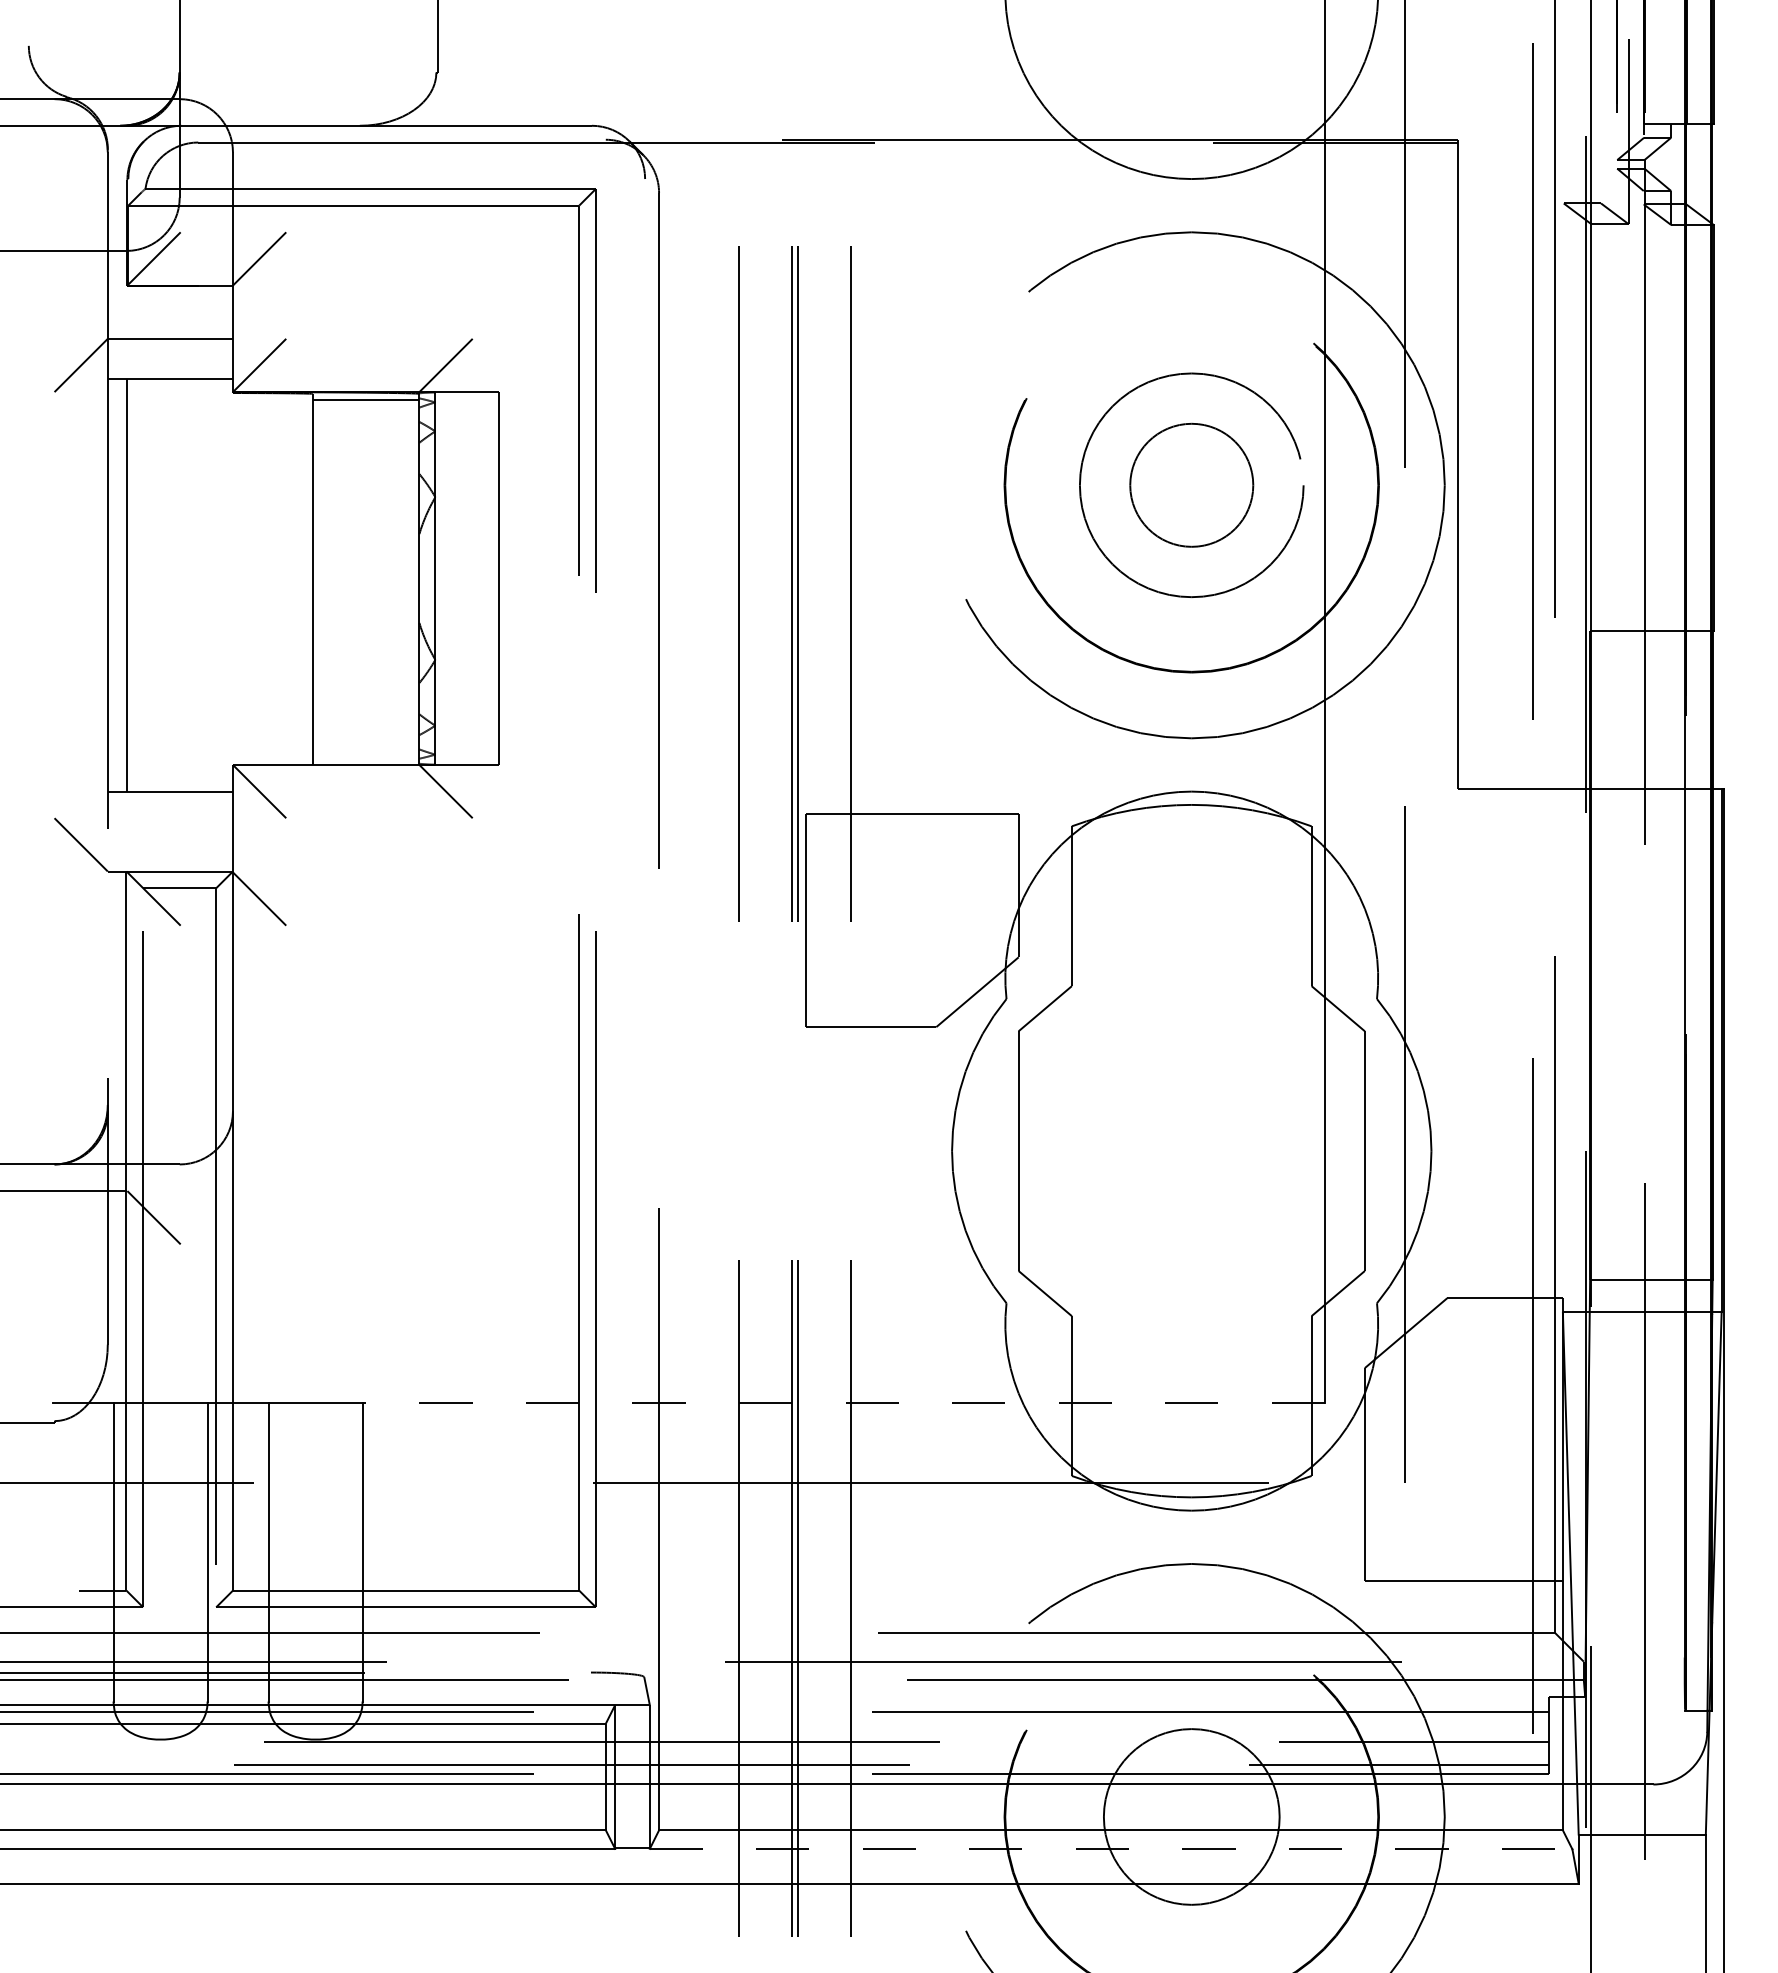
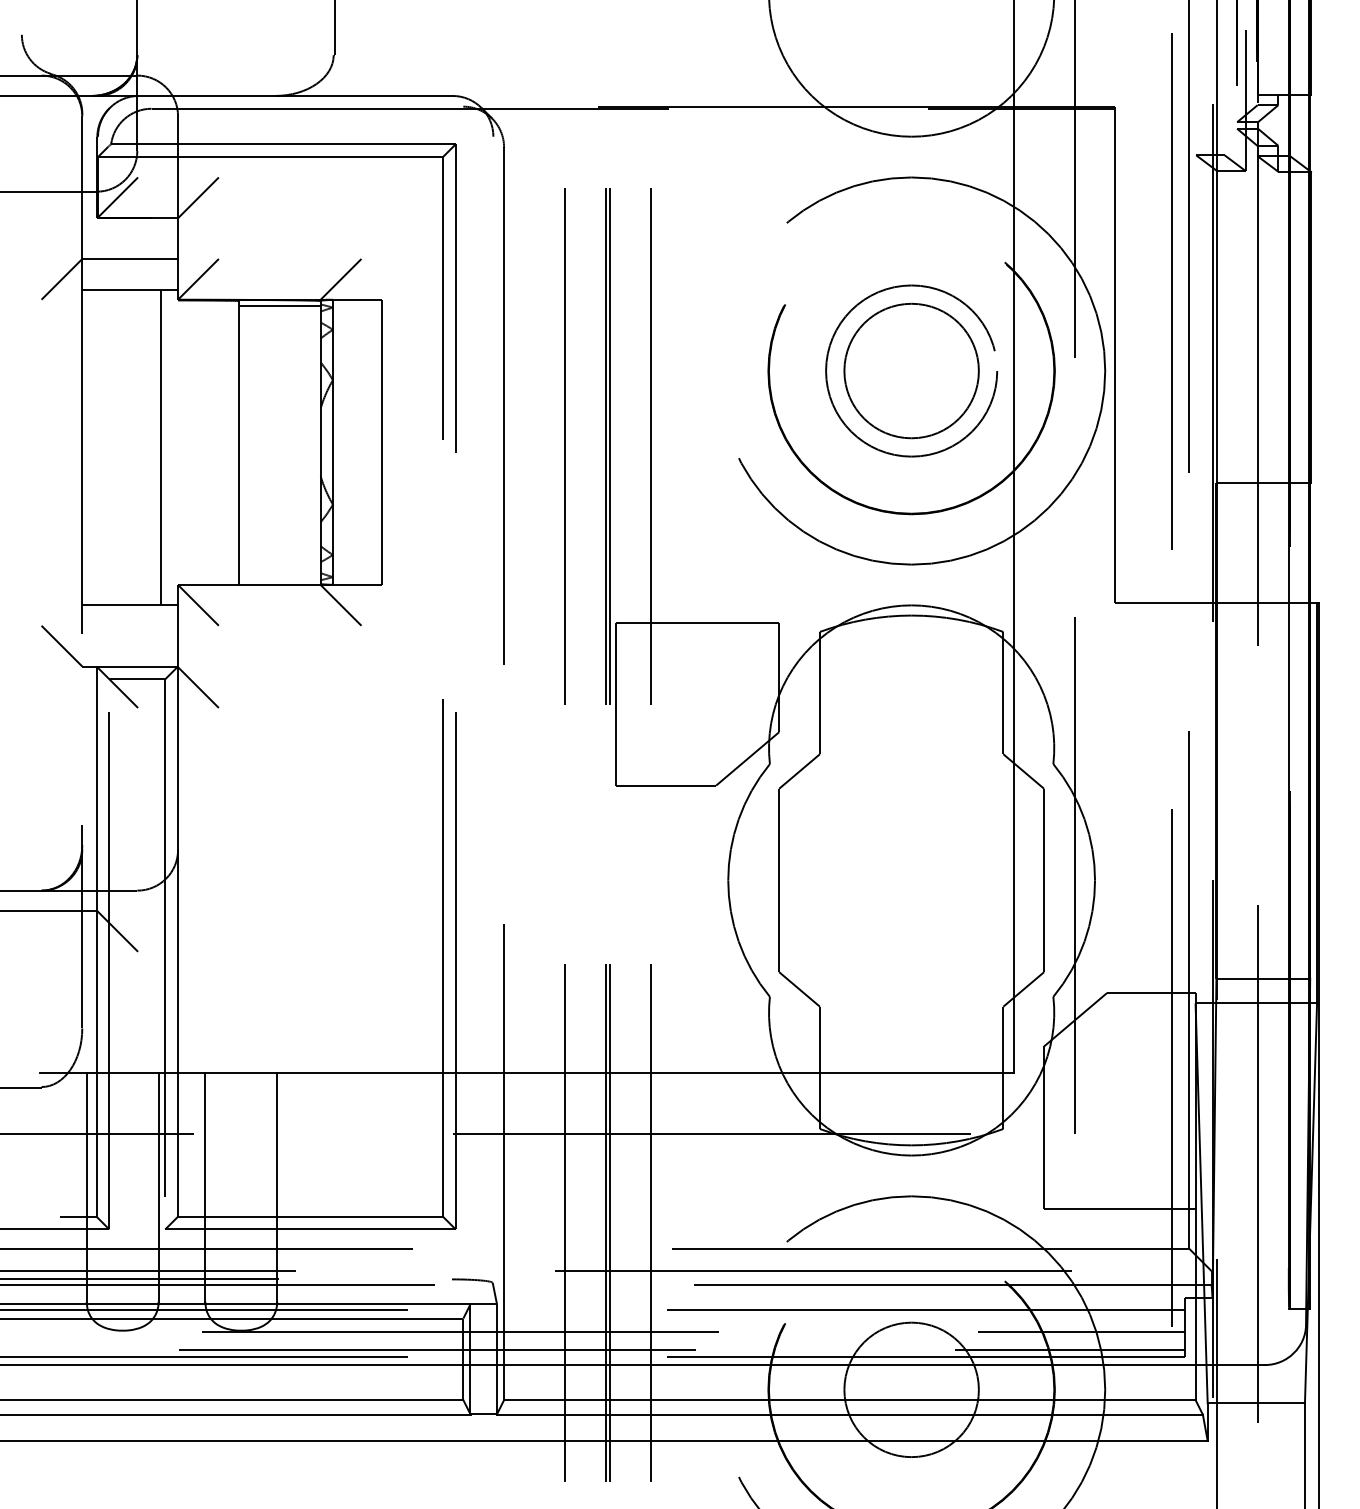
circle: (1191, 485) -> (911, 371), size x1.43
line: (127, 584) -> (160, 446), moved
line: (843, 1402) -> (645, 1072), dashed -> solid
line: (1111, 1849) -> (850, 1414), dashed -> solid

